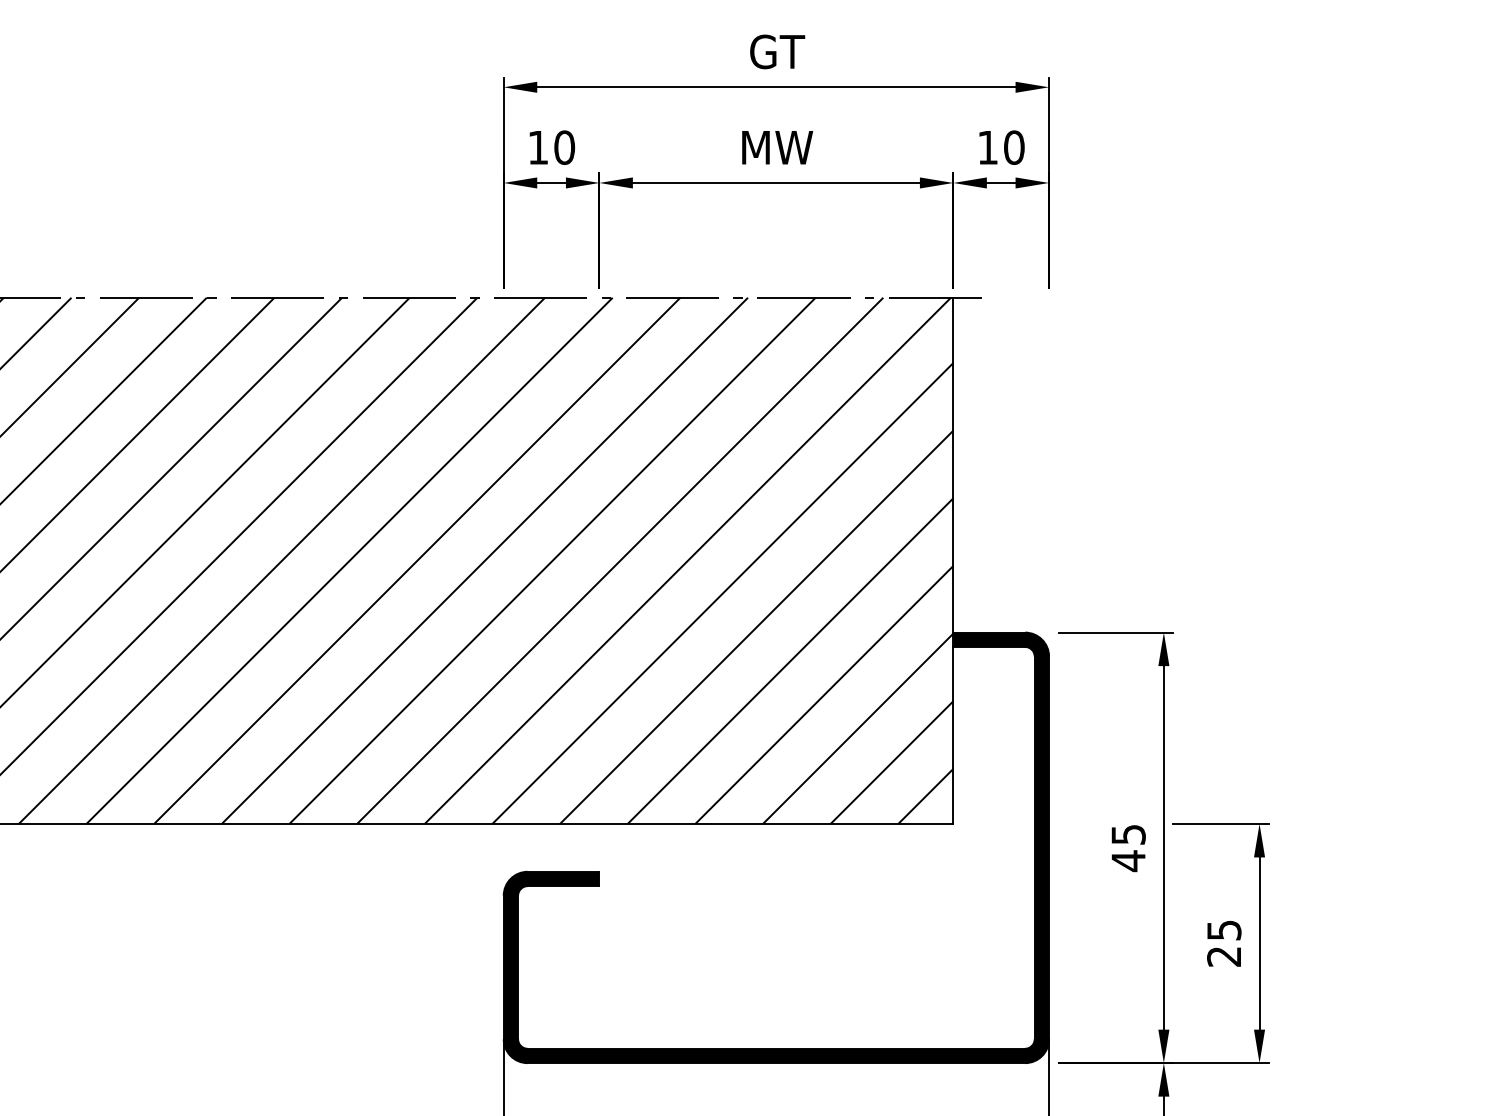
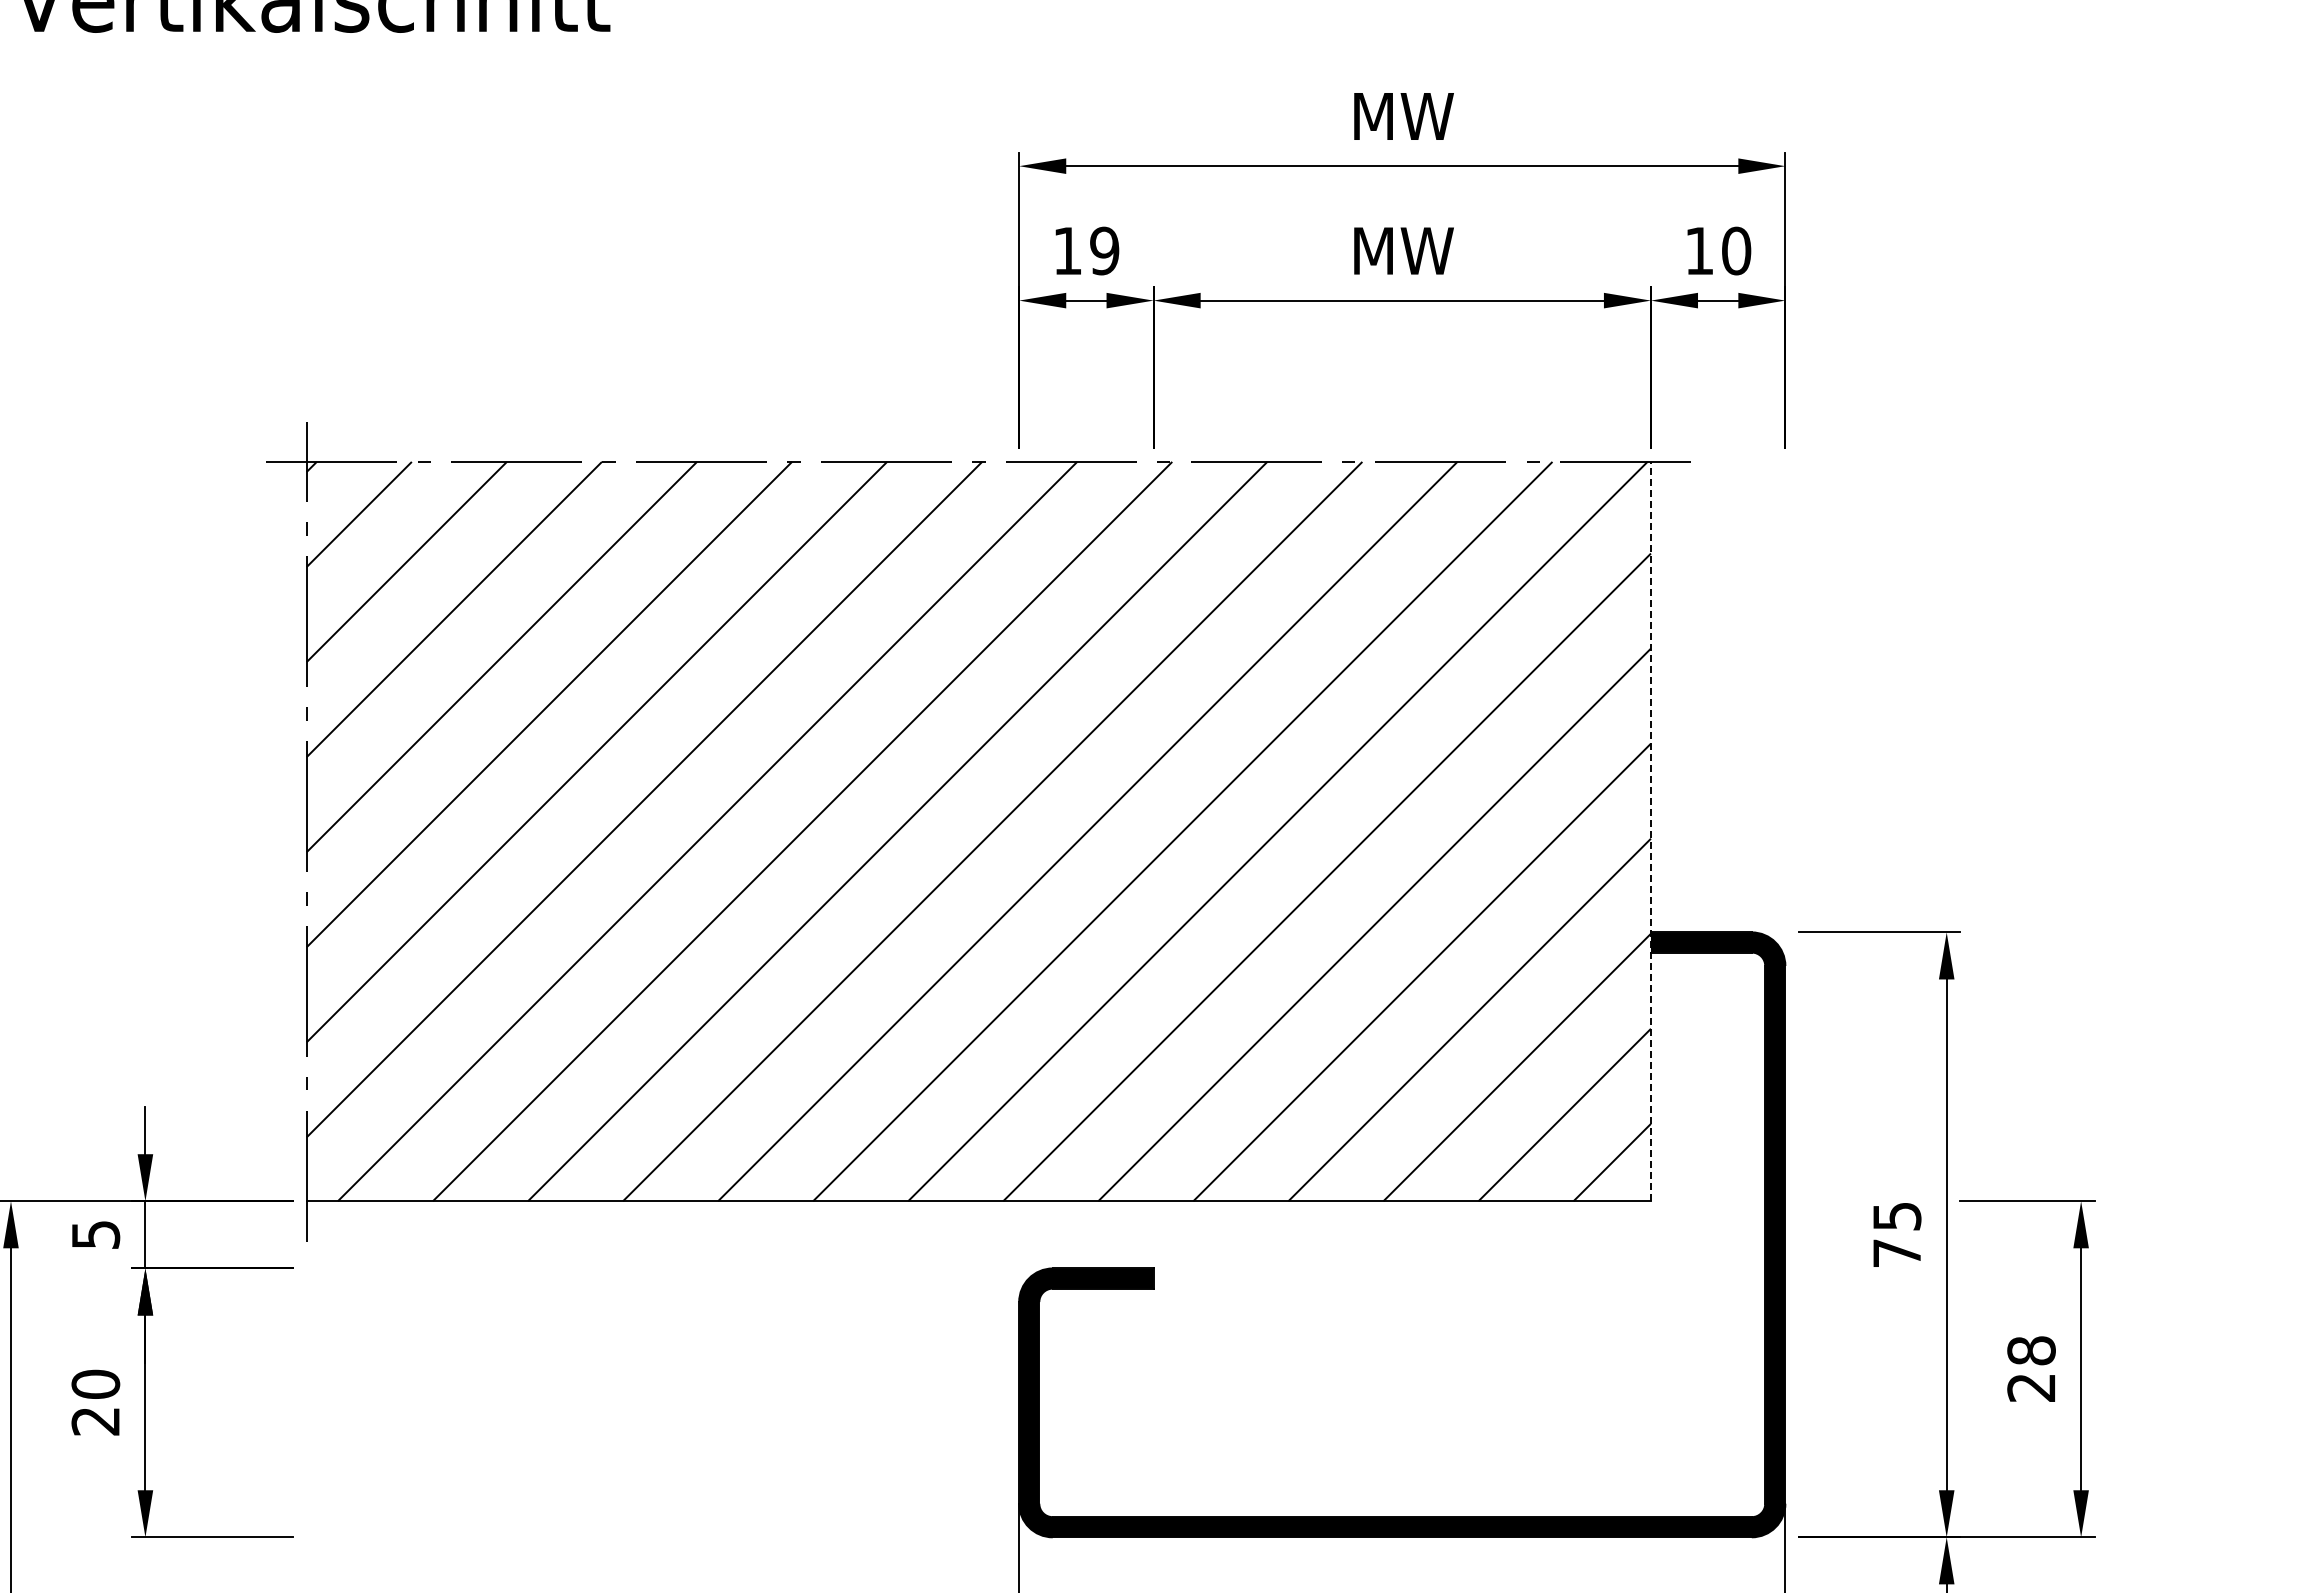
text: (777, 51) -> (1403, 116), GT -> MW
text: (564, 147) -> (1104, 250), 10 -> 19
line: (953, 560) -> (1650, 831), solid -> dashed
text: (1128, 861) -> (1896, 1253), 45 -> 75
text: (1224, 930) -> (2031, 1350), 25 -> 28

